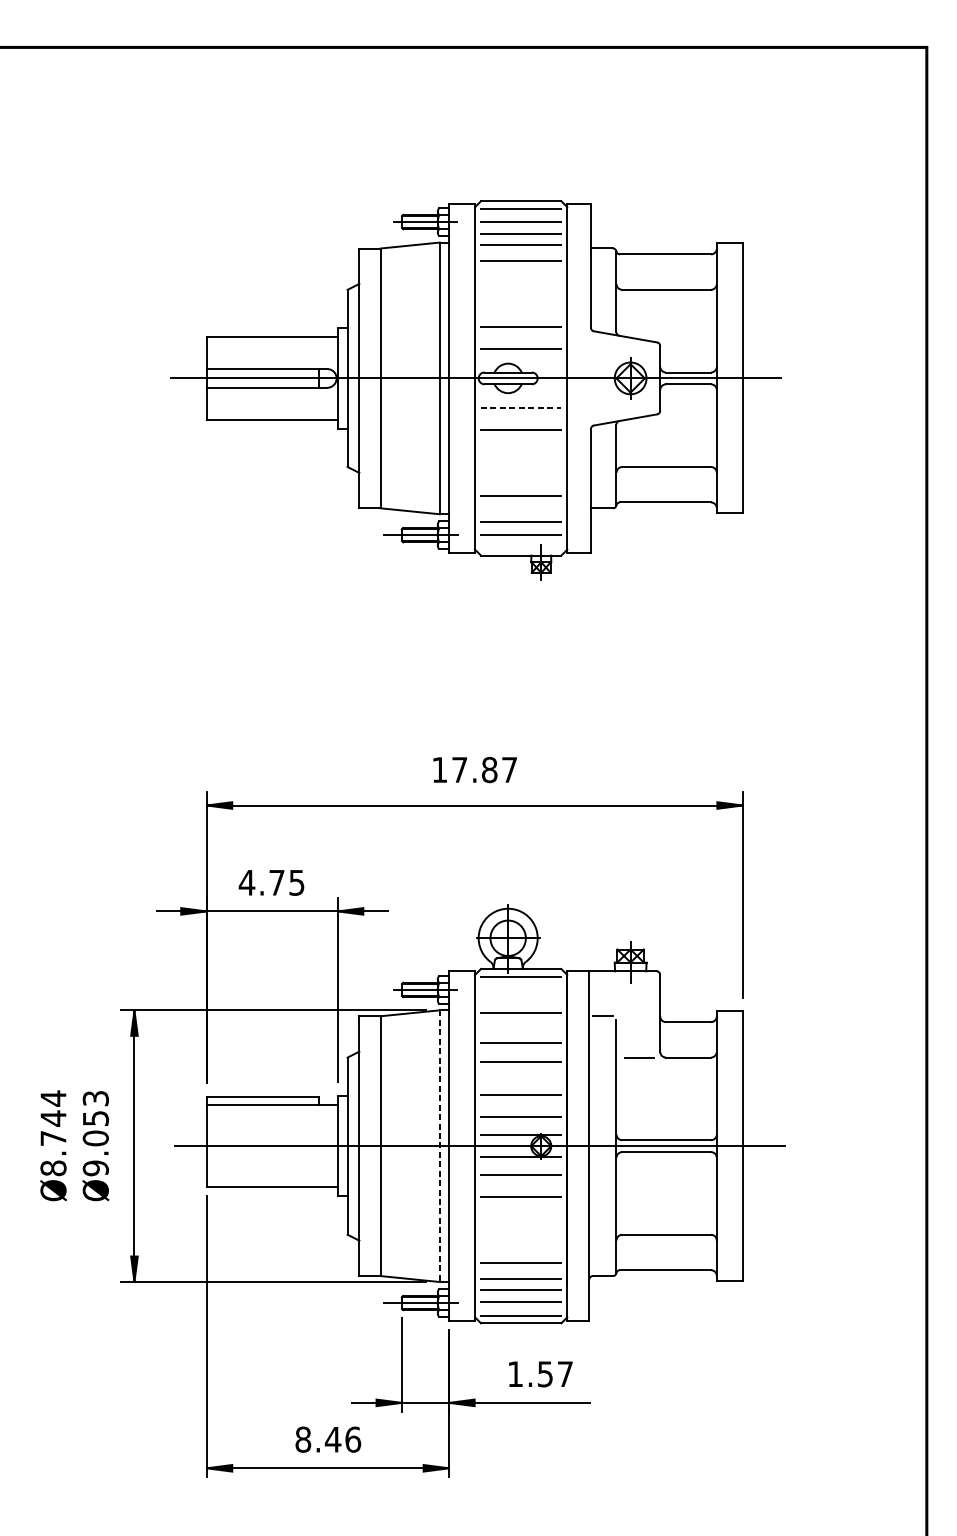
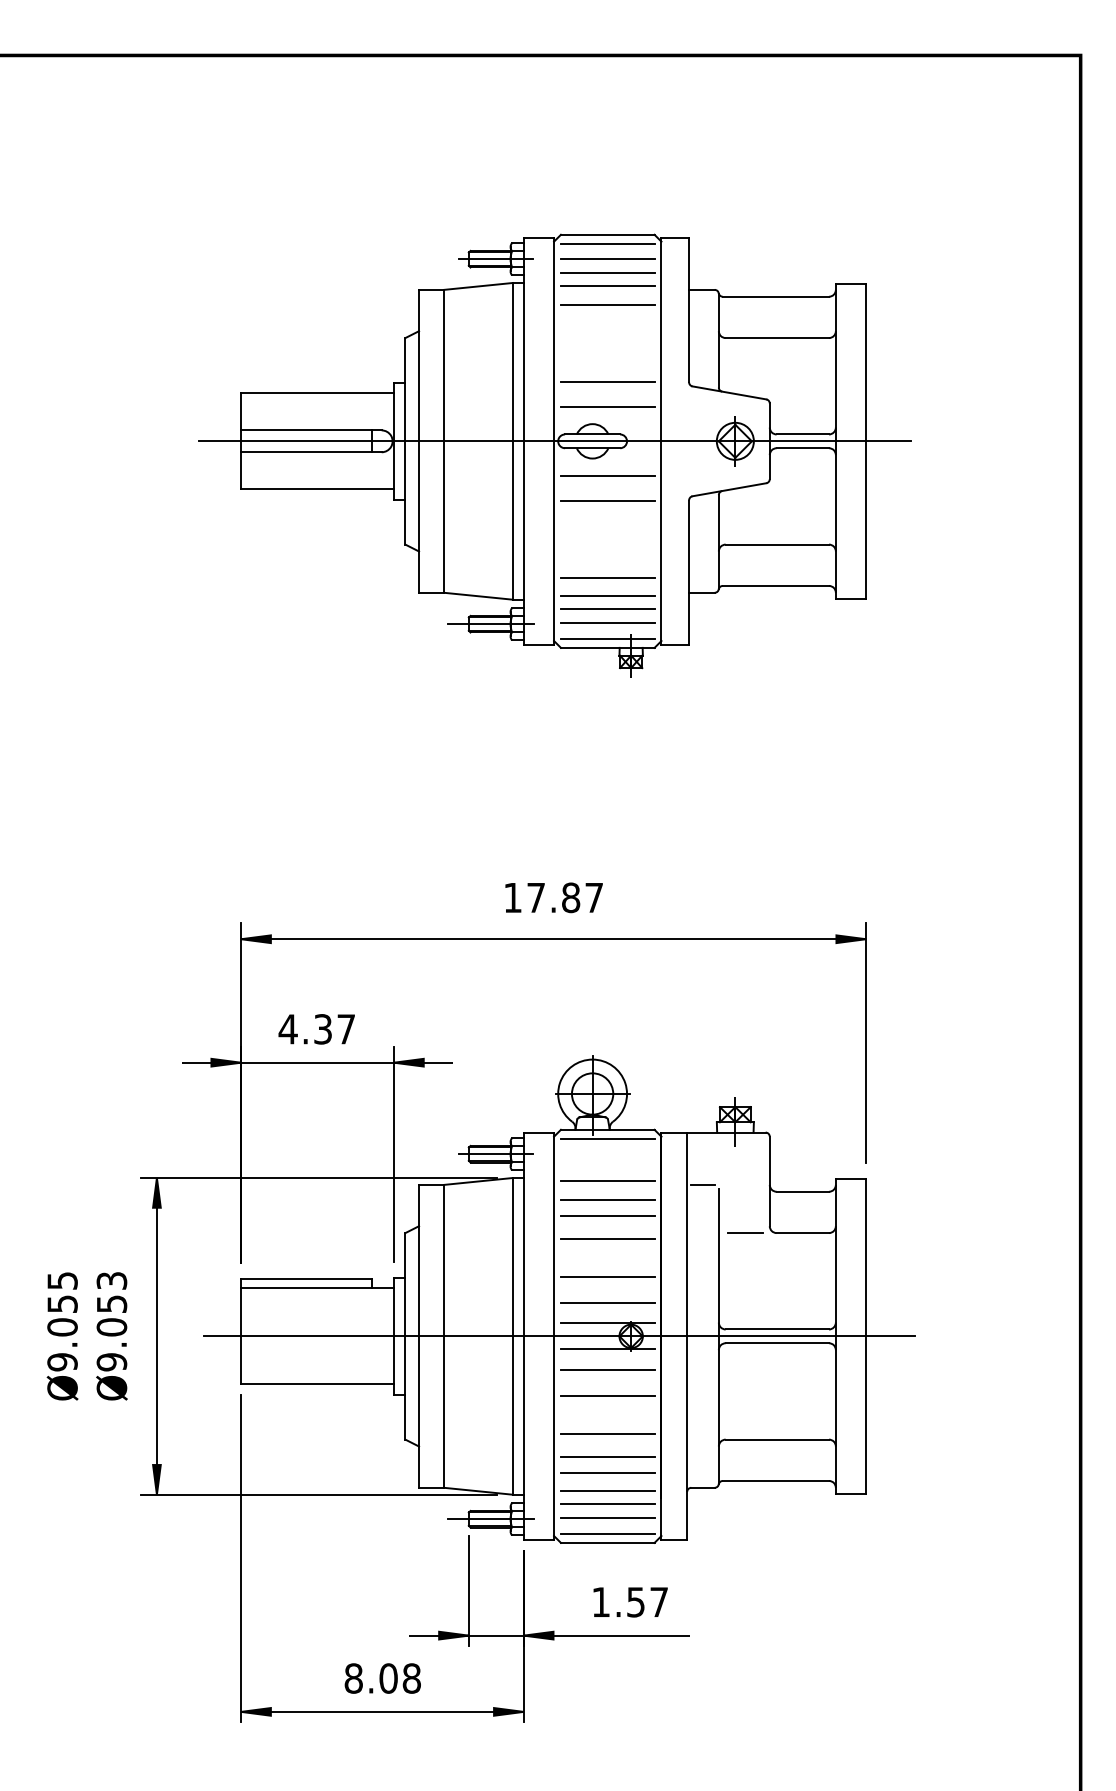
line: (520, 407) -> (607, 475), dashed -> solid
line: (520, 511) -> (607, 596), added
line: (520, 548) -> (607, 639), added
text: (286, 882) -> (334, 1029), 4.75 -> 4.37
line: (520, 1028) -> (607, 1199), added
text: (53, 1133) -> (62, 1321), Ø8.744 -> Ø9.055
line: (439, 1146) -> (512, 1336), dashed -> solid
line: (520, 1230) -> (607, 1434), added
line: (520, 1249) -> (607, 1456), added
text: (342, 1439) -> (399, 1678), 8.46 -> 8.08

